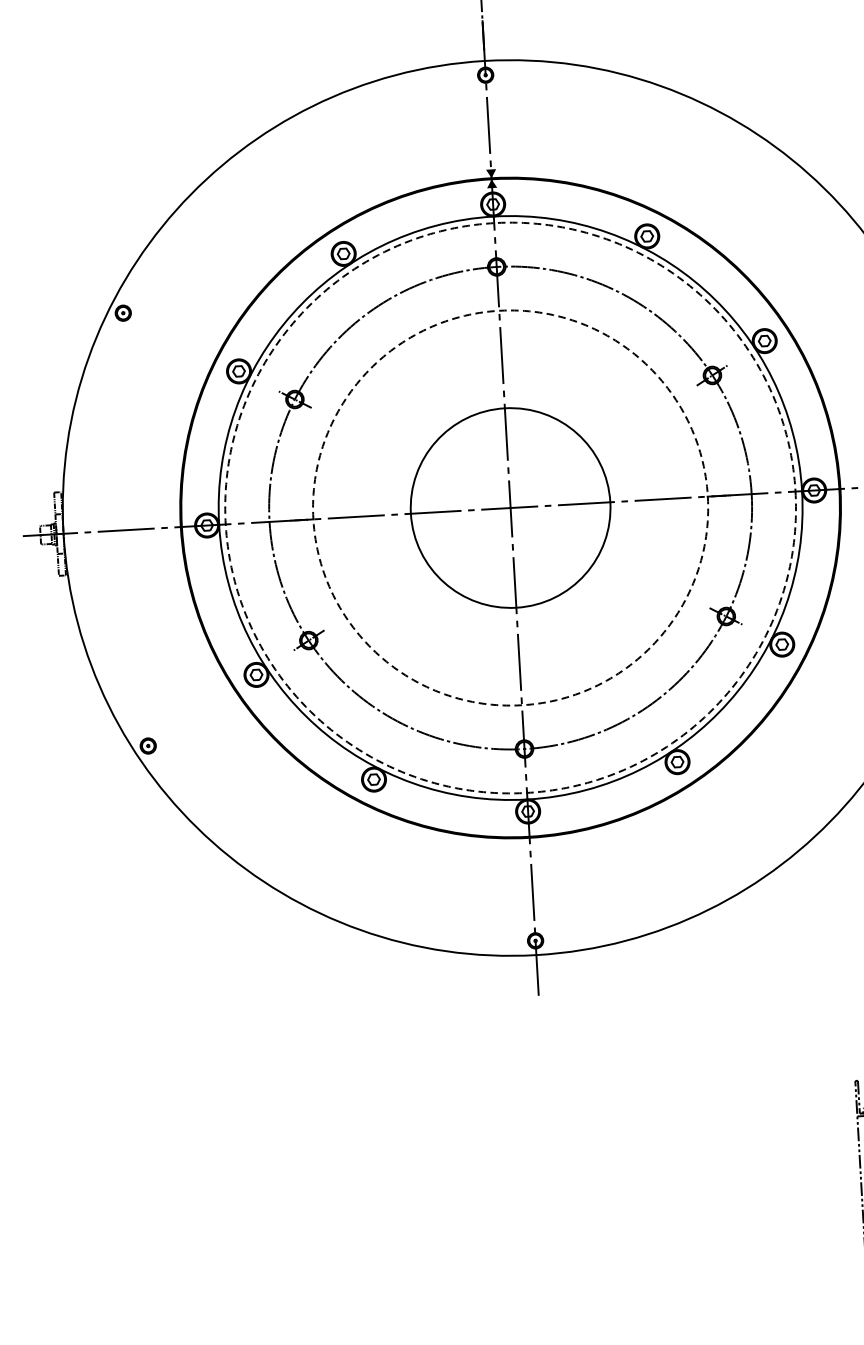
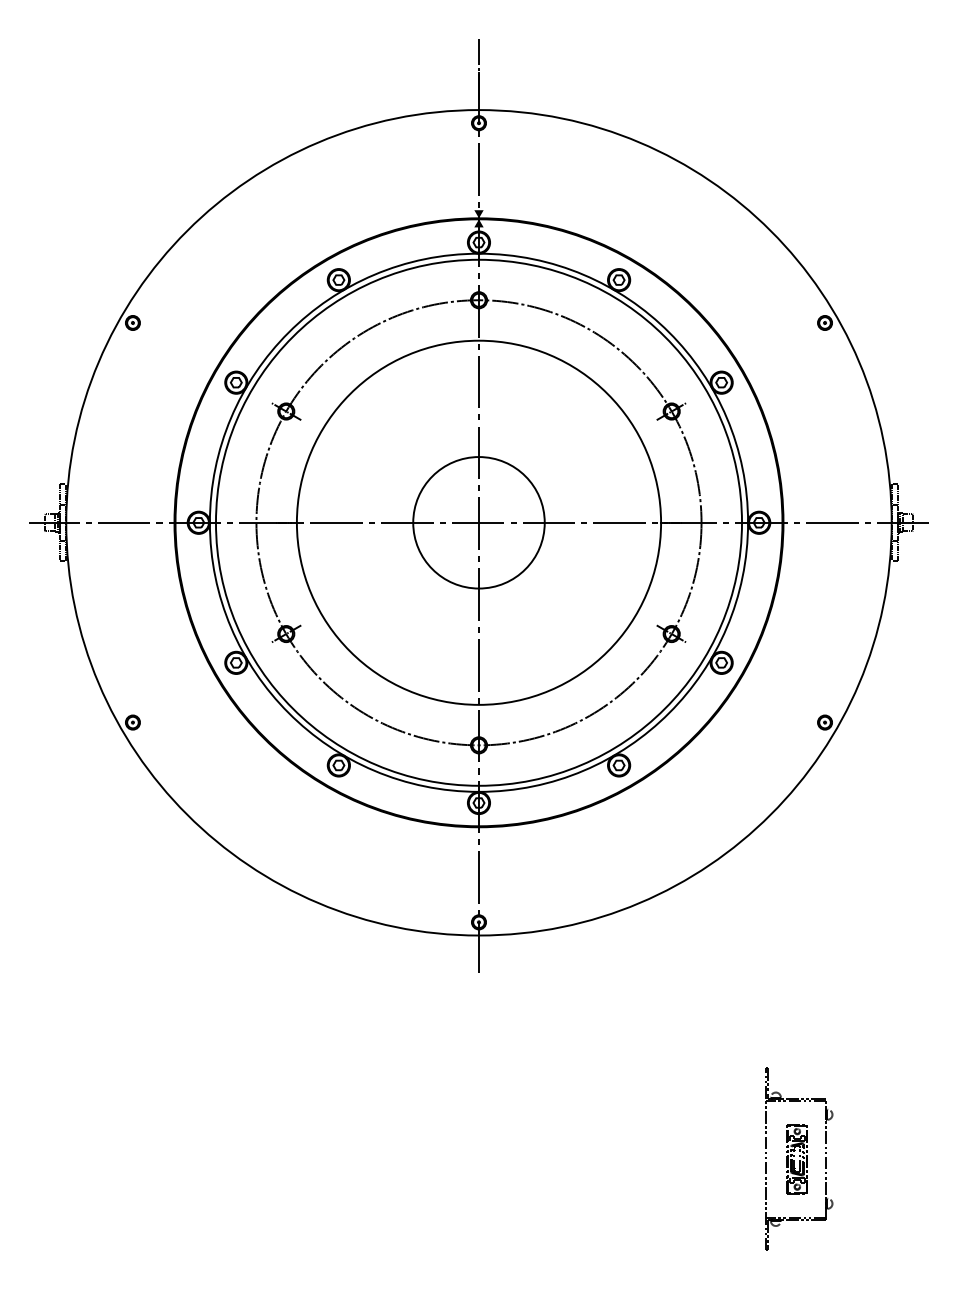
circle: (510, 507) -> (478, 522), dashed -> solid
circle: (510, 507) -> (478, 522), dashed -> solid
circle: (510, 507) -> (478, 522), size x0.71

